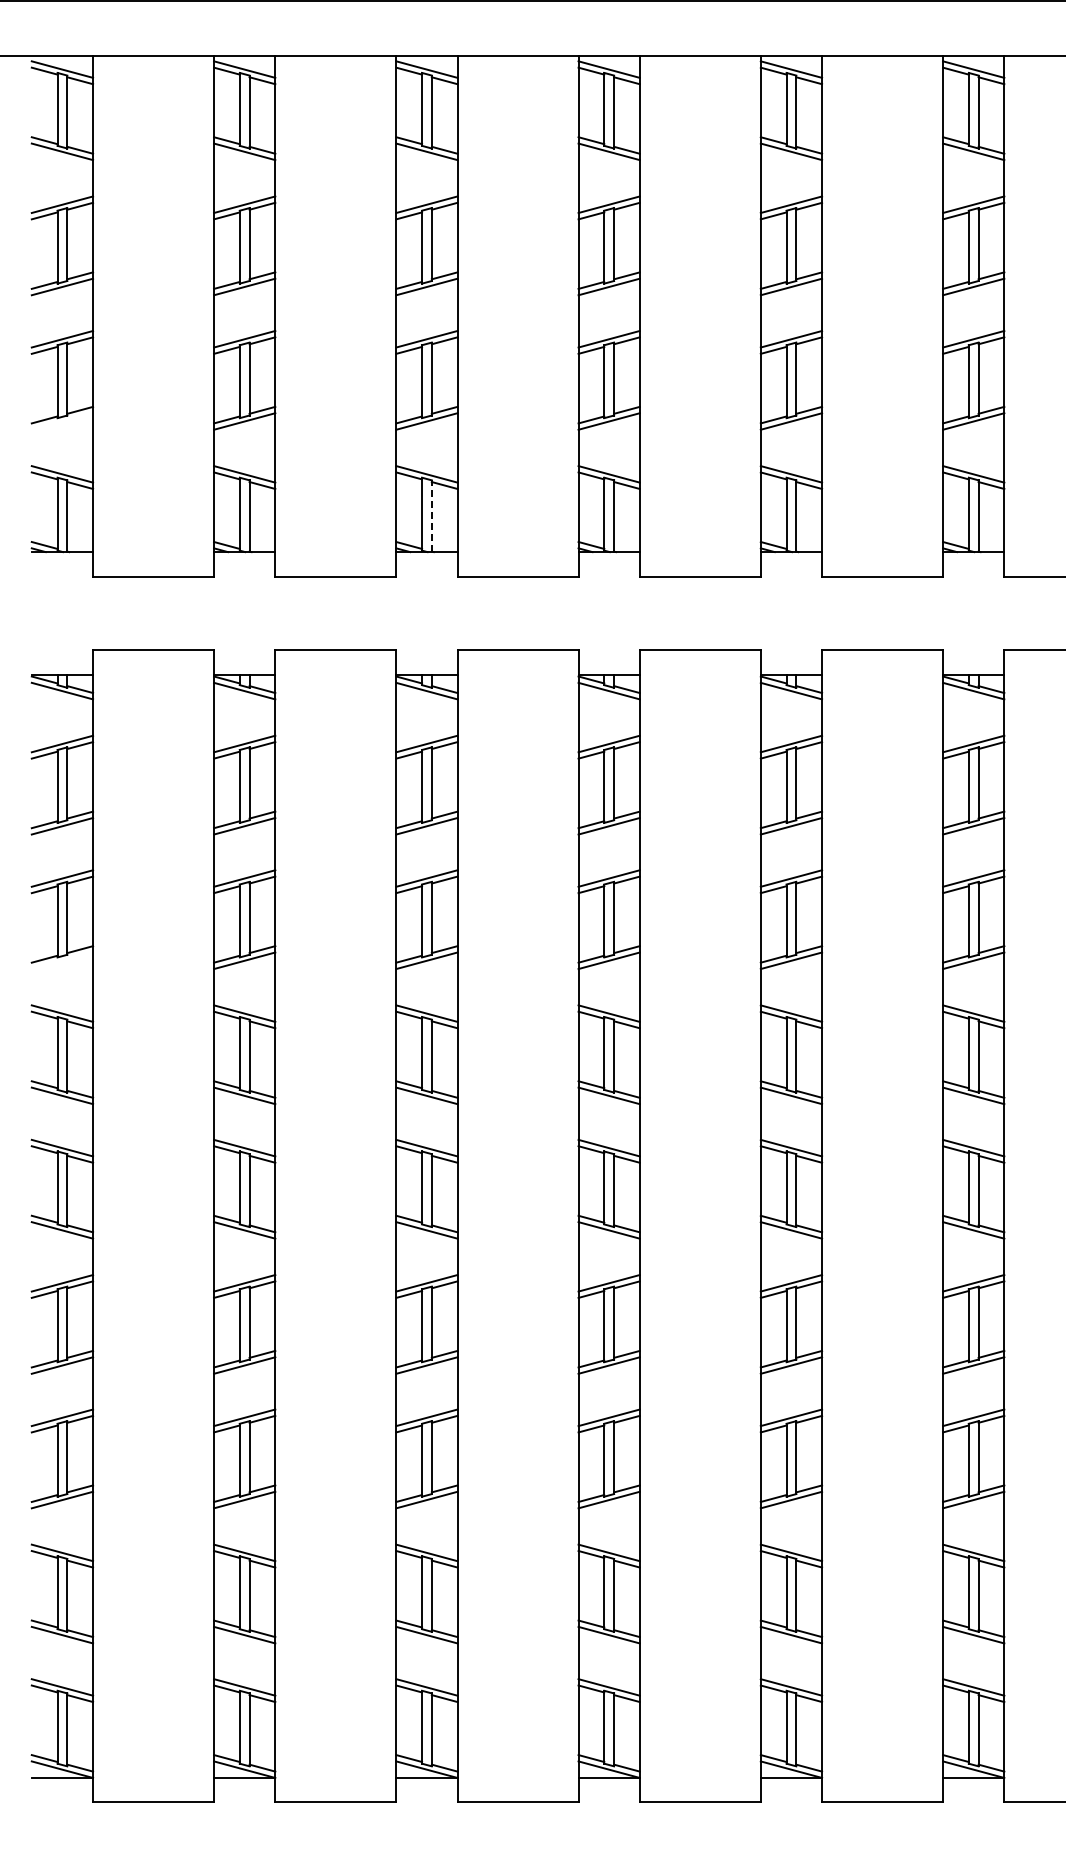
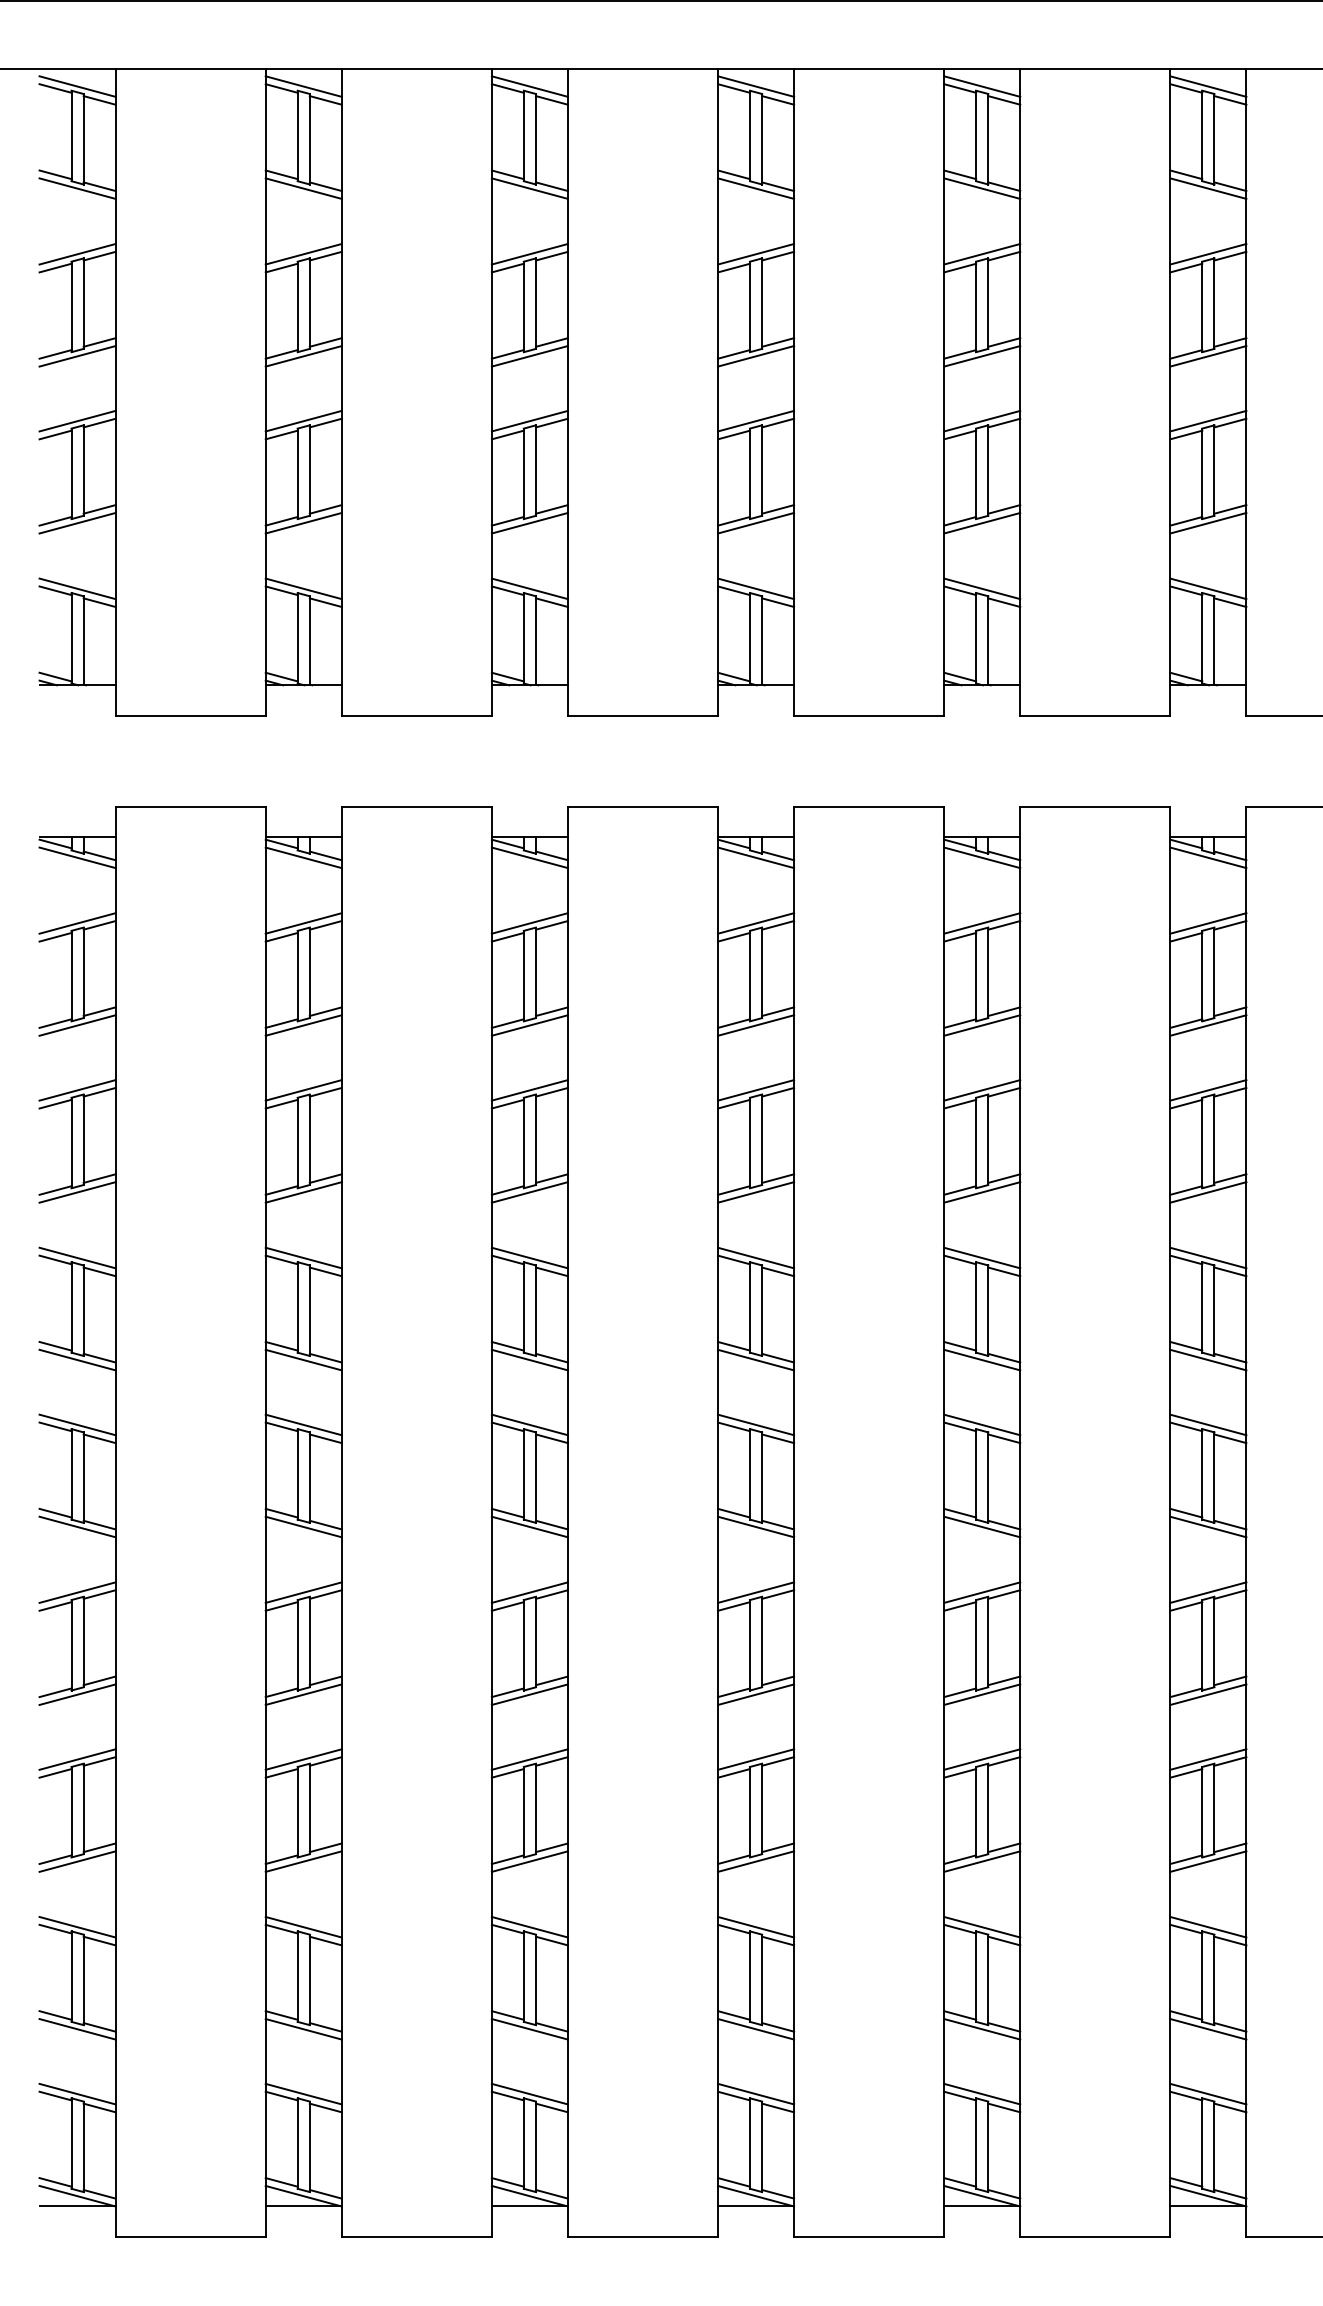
line: (62, 421) -> (77, 523), added
line: (431, 516) -> (535, 641), dashed -> solid
line: (62, 960) -> (77, 1192), added

